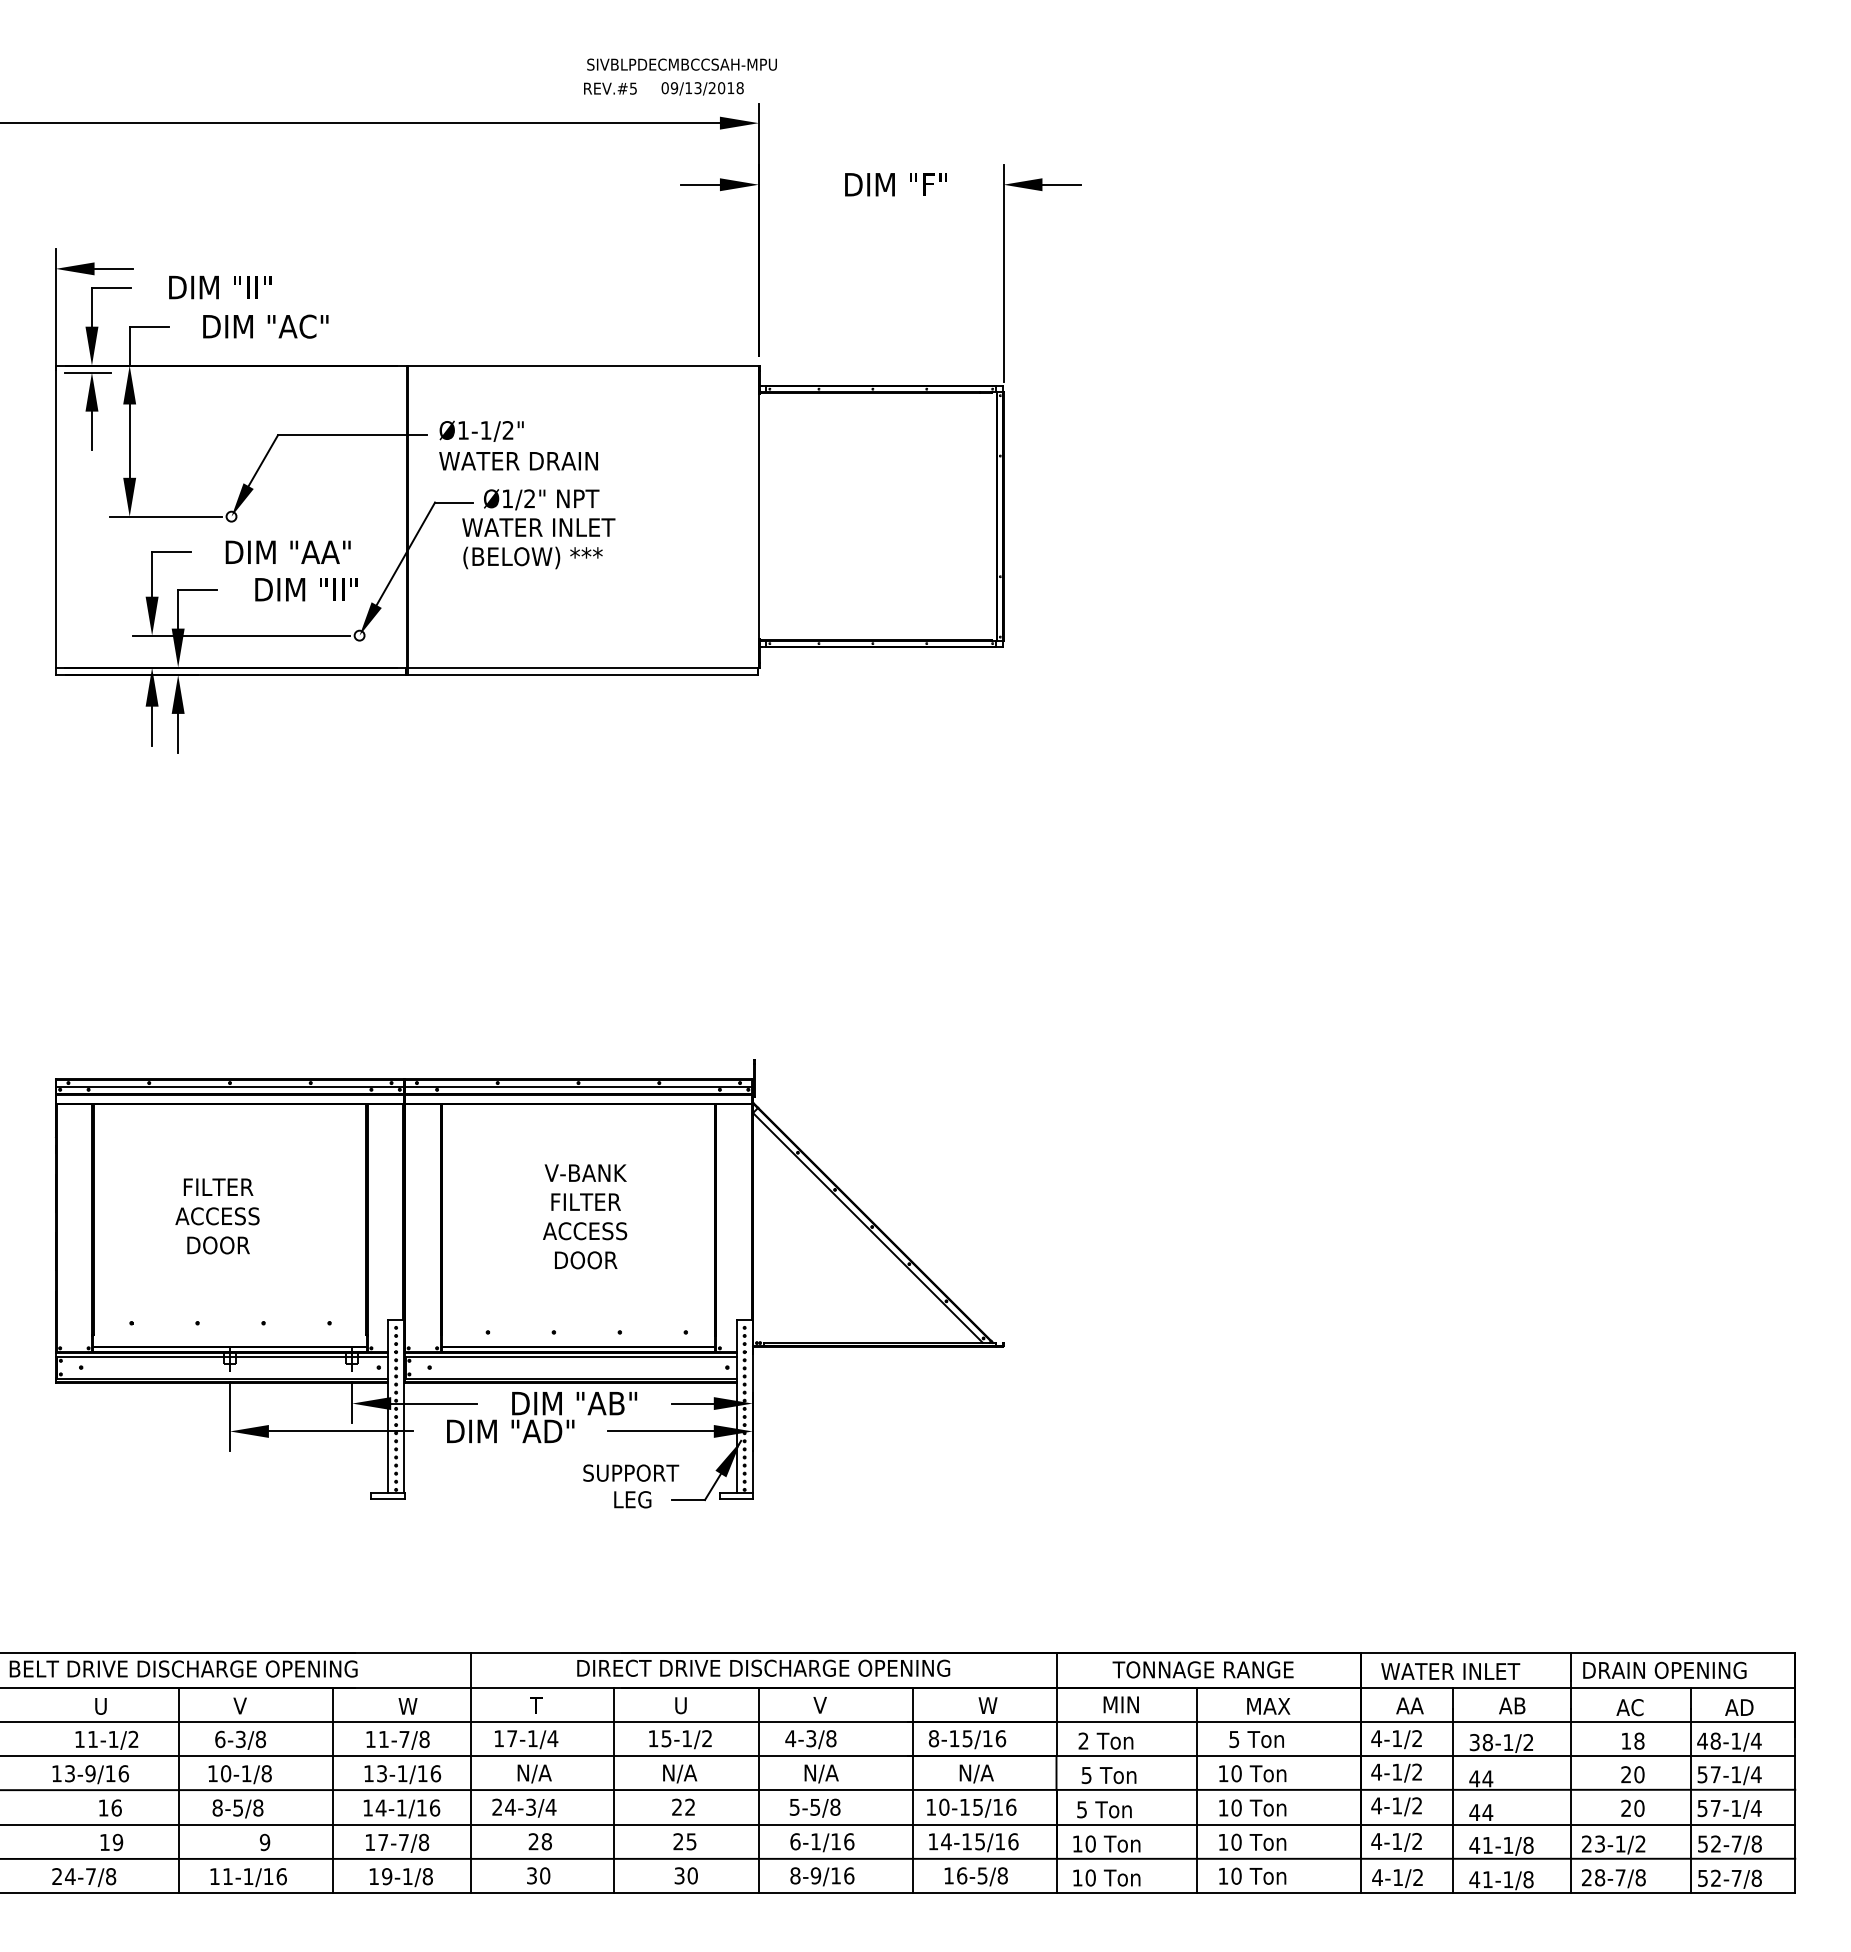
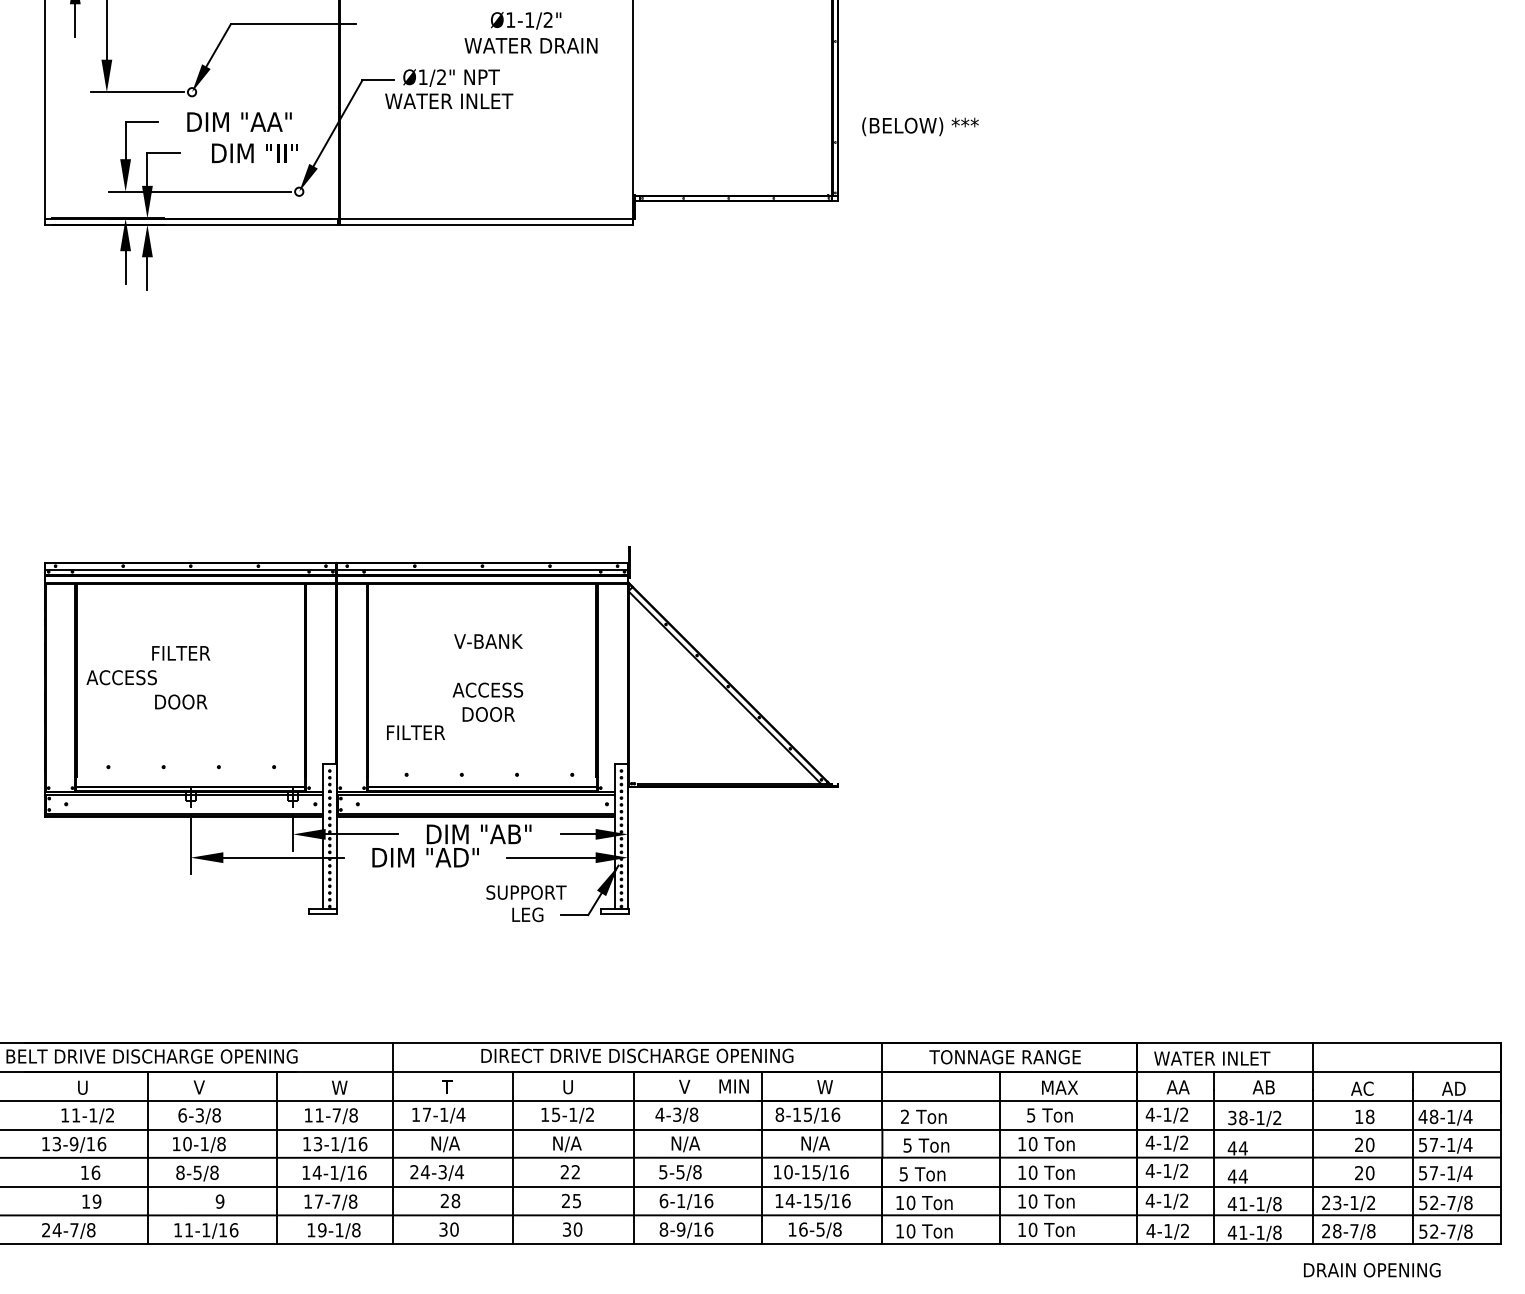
text: (481, 430) -> (525, 20), moved
text: (518, 461) -> (530, 46), moved
text: (532, 557) -> (920, 126), moved
text: (585, 1201) -> (415, 732), moved
text: (217, 1216) -> (121, 677), moved
text: (1664, 1669) -> (1371, 1269), moved
text: (1120, 1704) -> (733, 1086), moved

